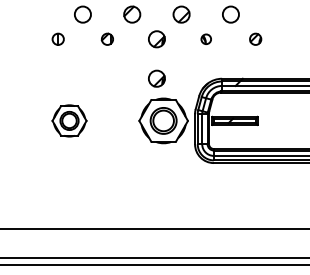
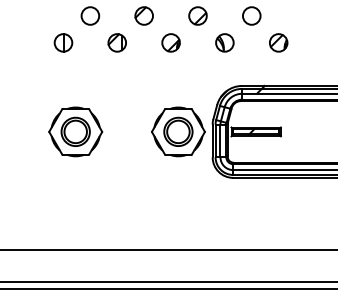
part: (58, 38) -> (63, 42), size x1.43
part: (106, 38) -> (116, 42), size x1.43
part: (205, 38) -> (224, 42), size x1.67
part: (255, 38) -> (278, 42), size x1.43
part: (156, 78) -> (170, 85), removed
part: (69, 120) -> (75, 131), size x1.43

